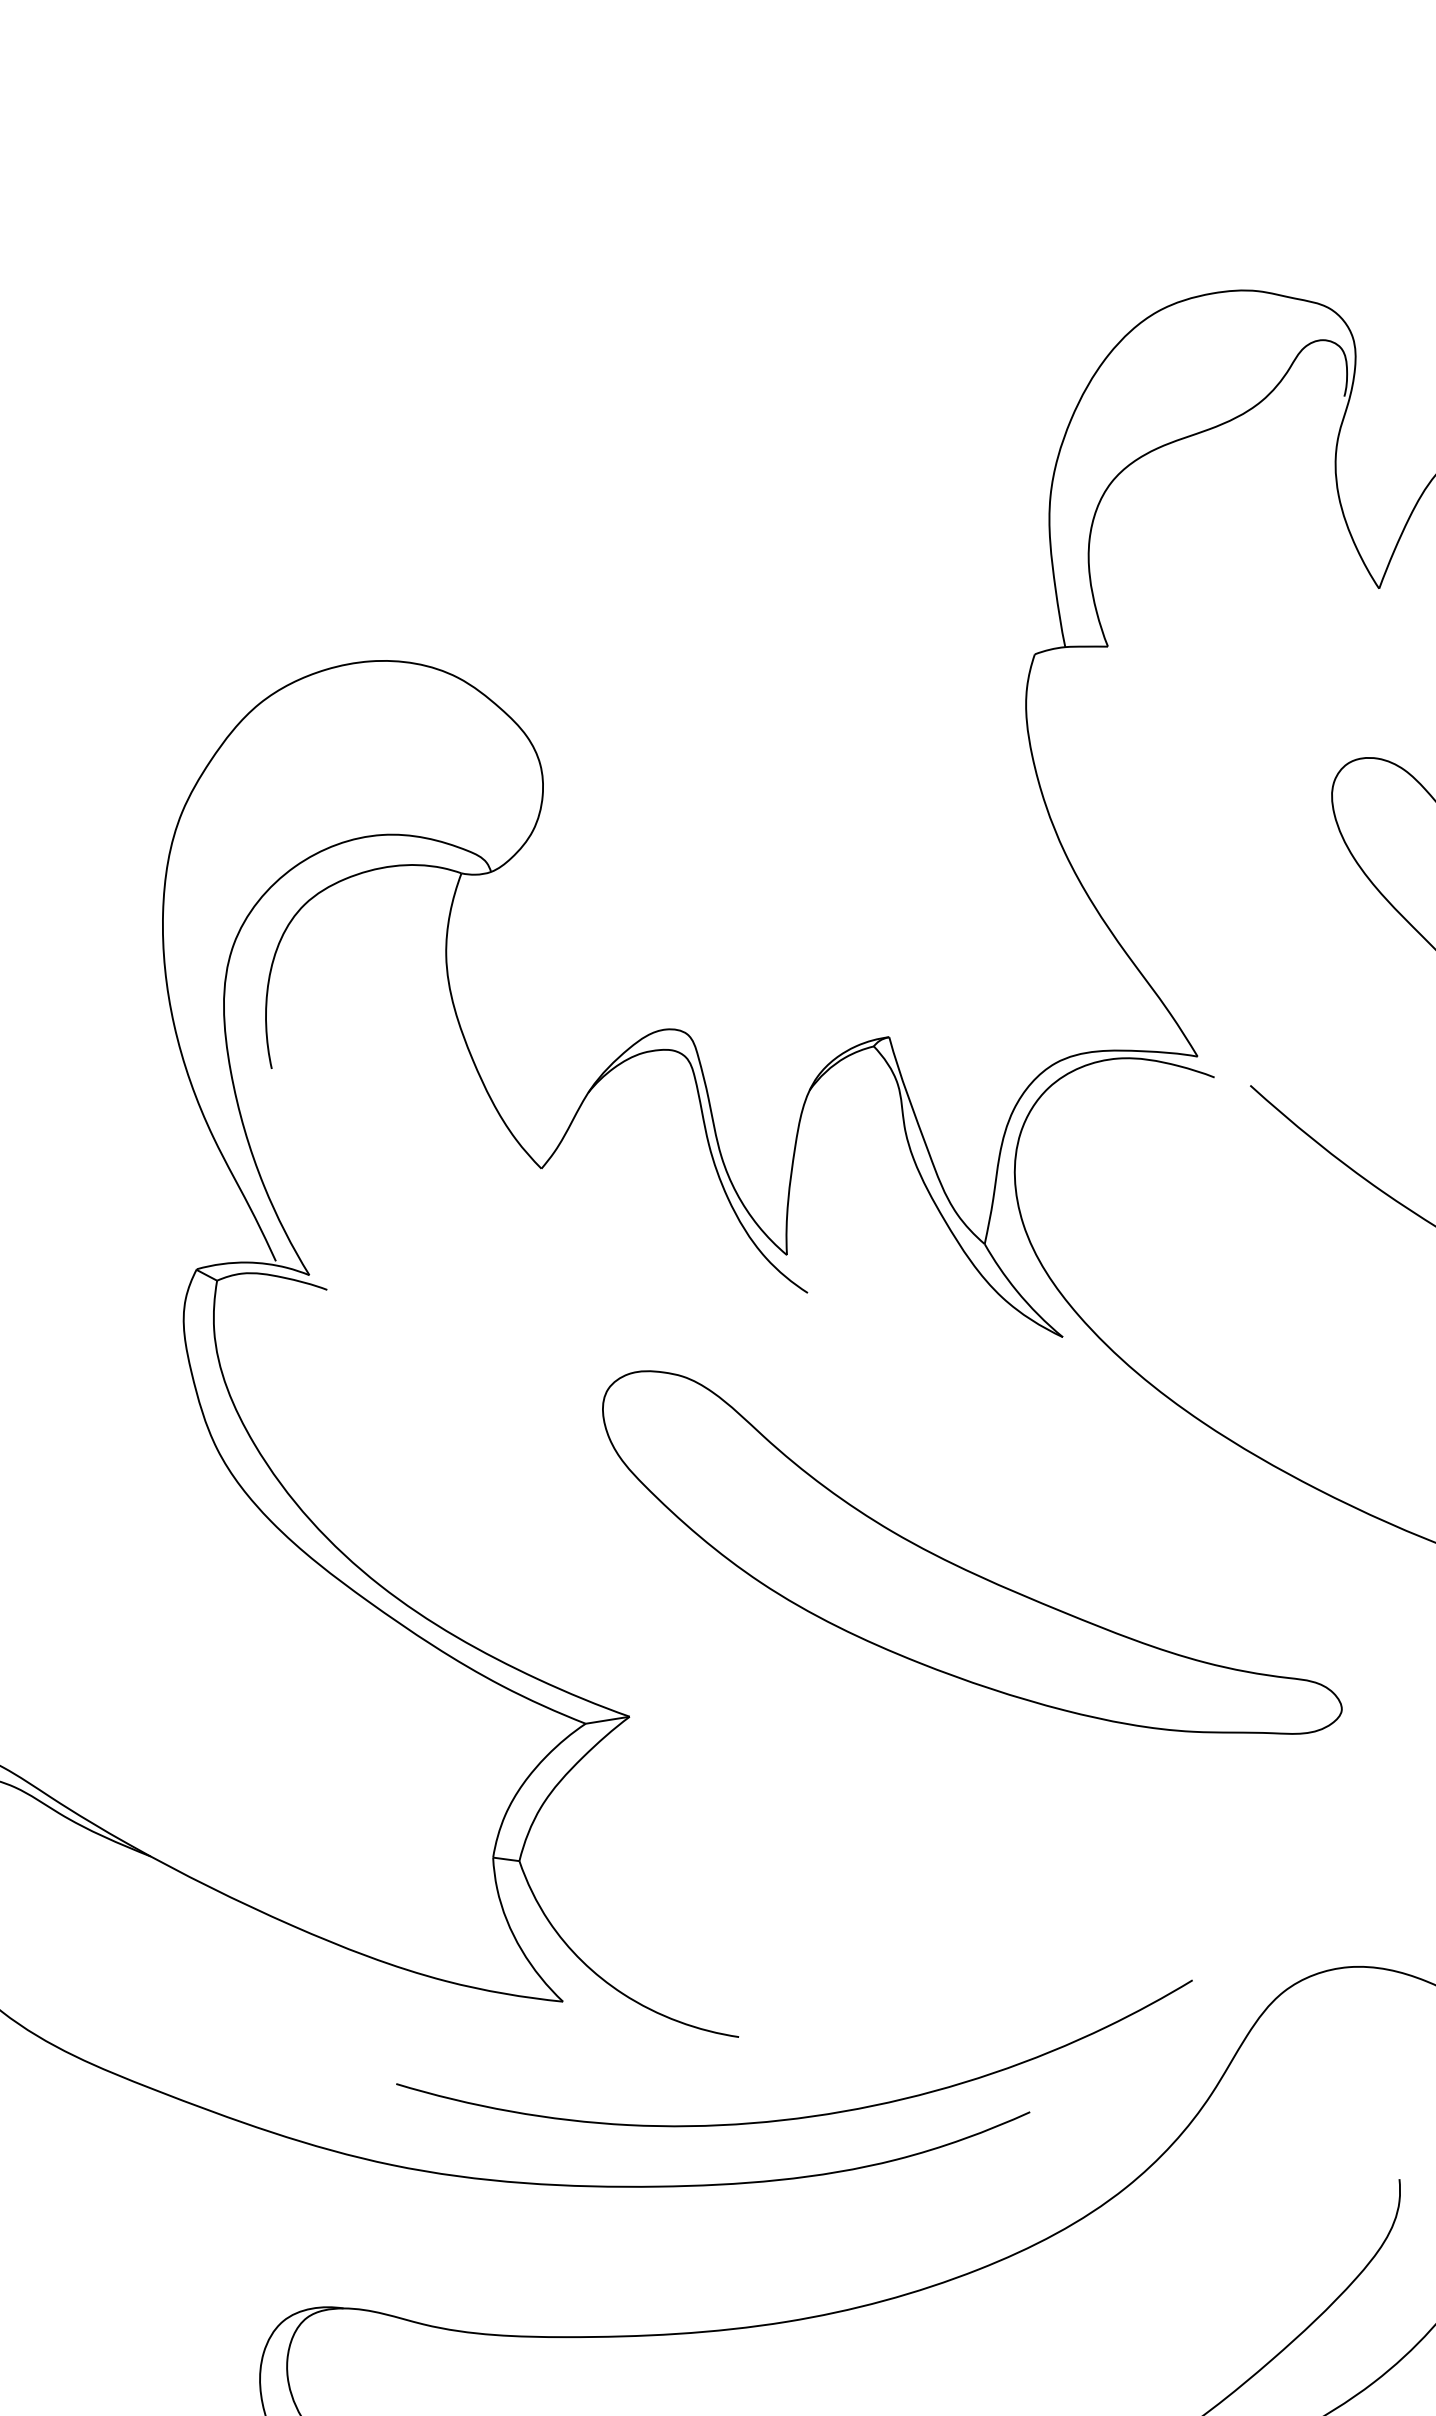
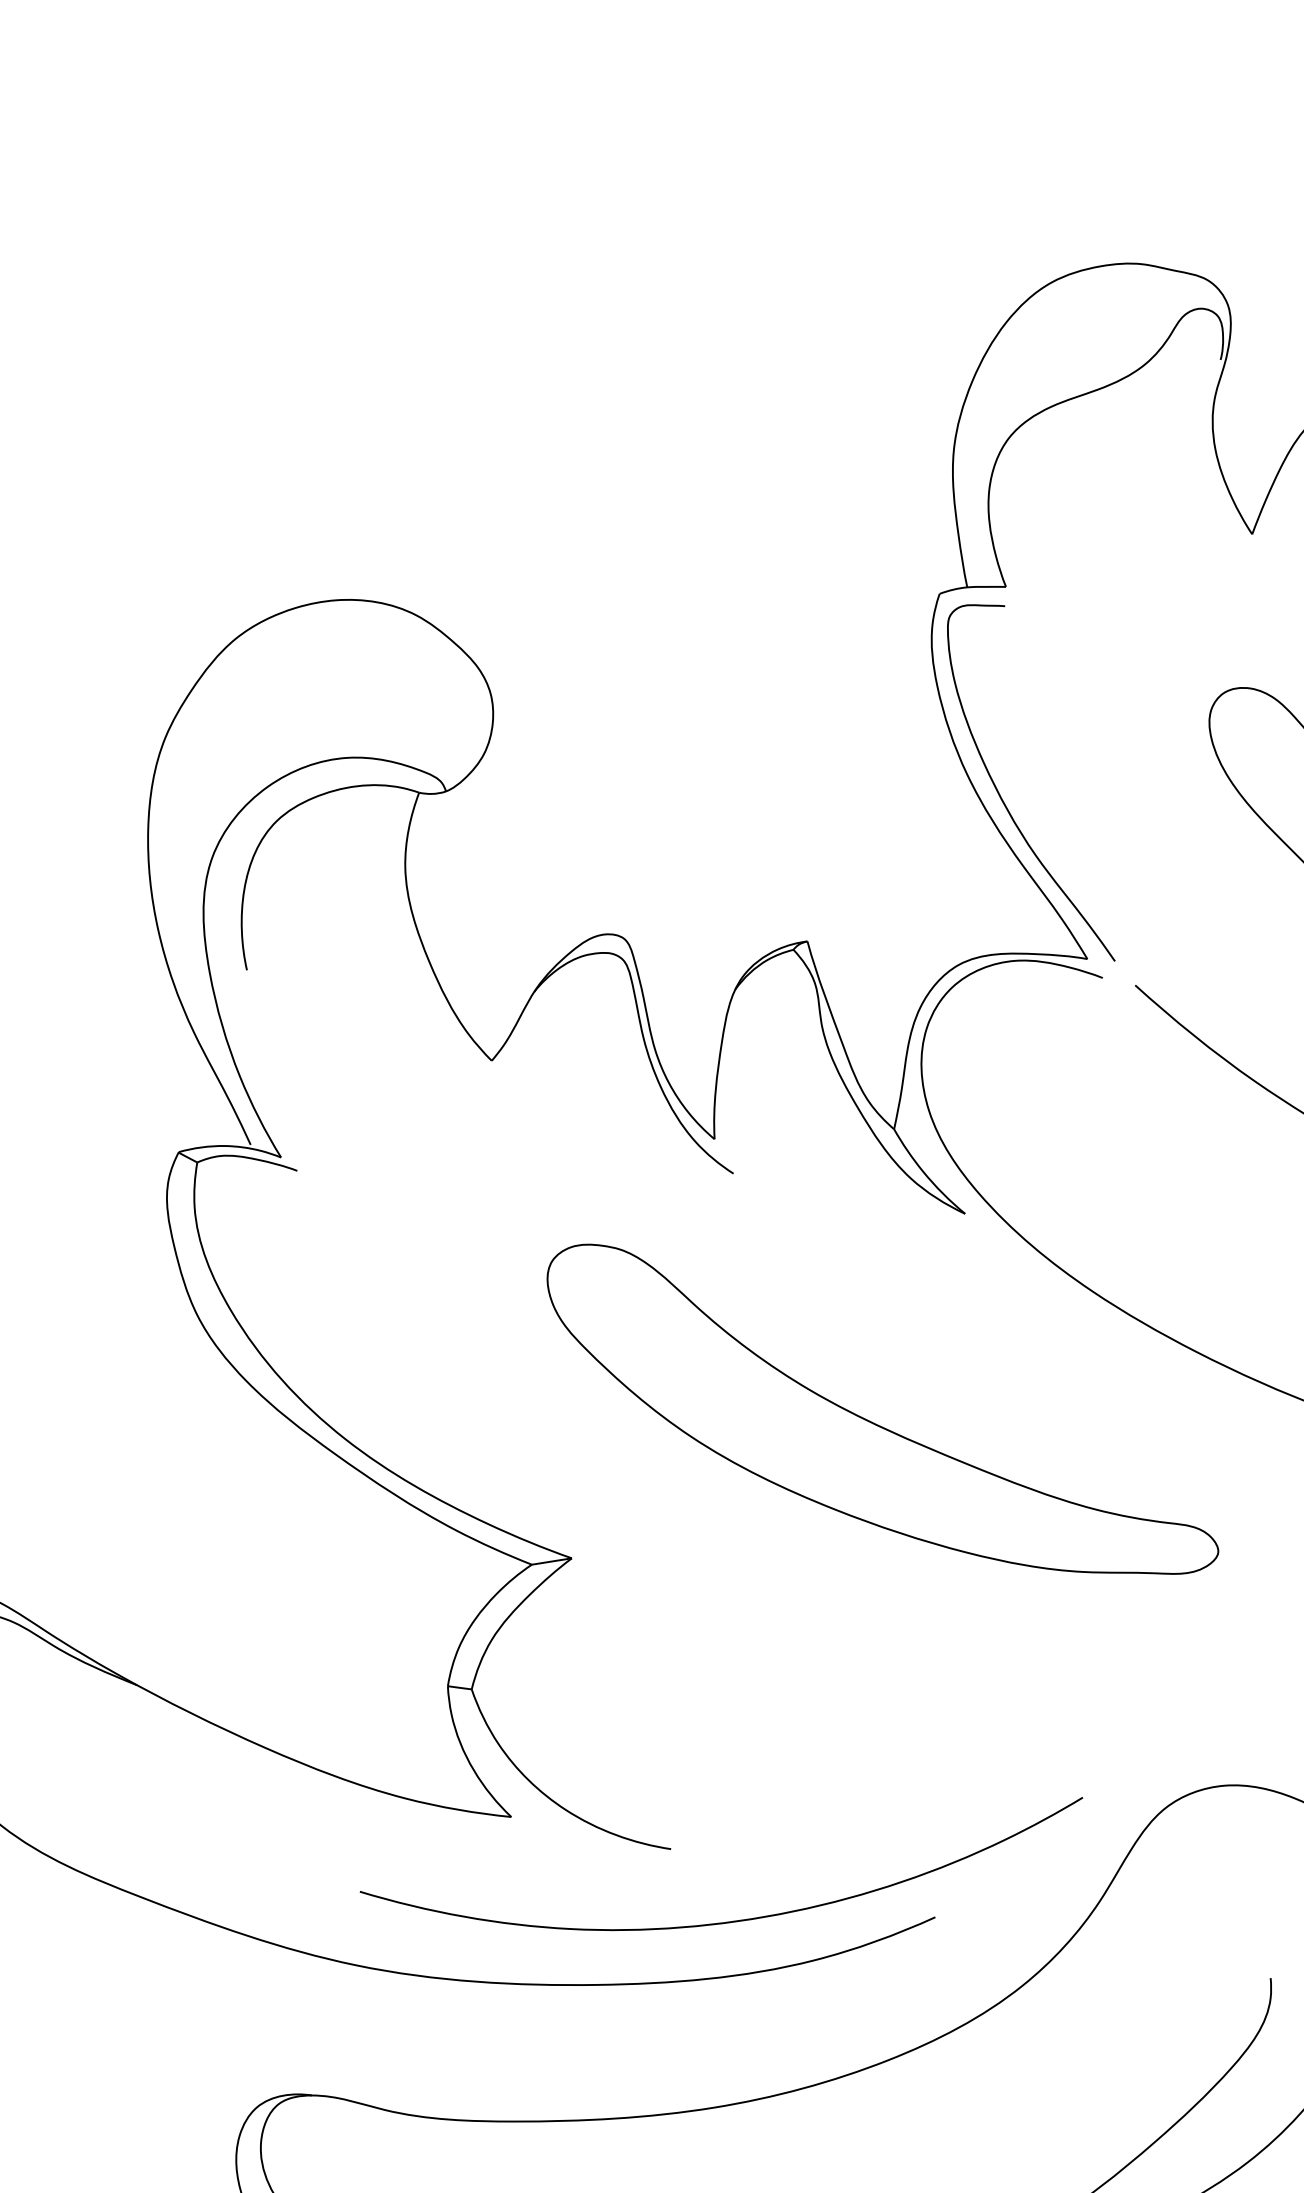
curve: (1103, 878) -> (1001, 797), added

